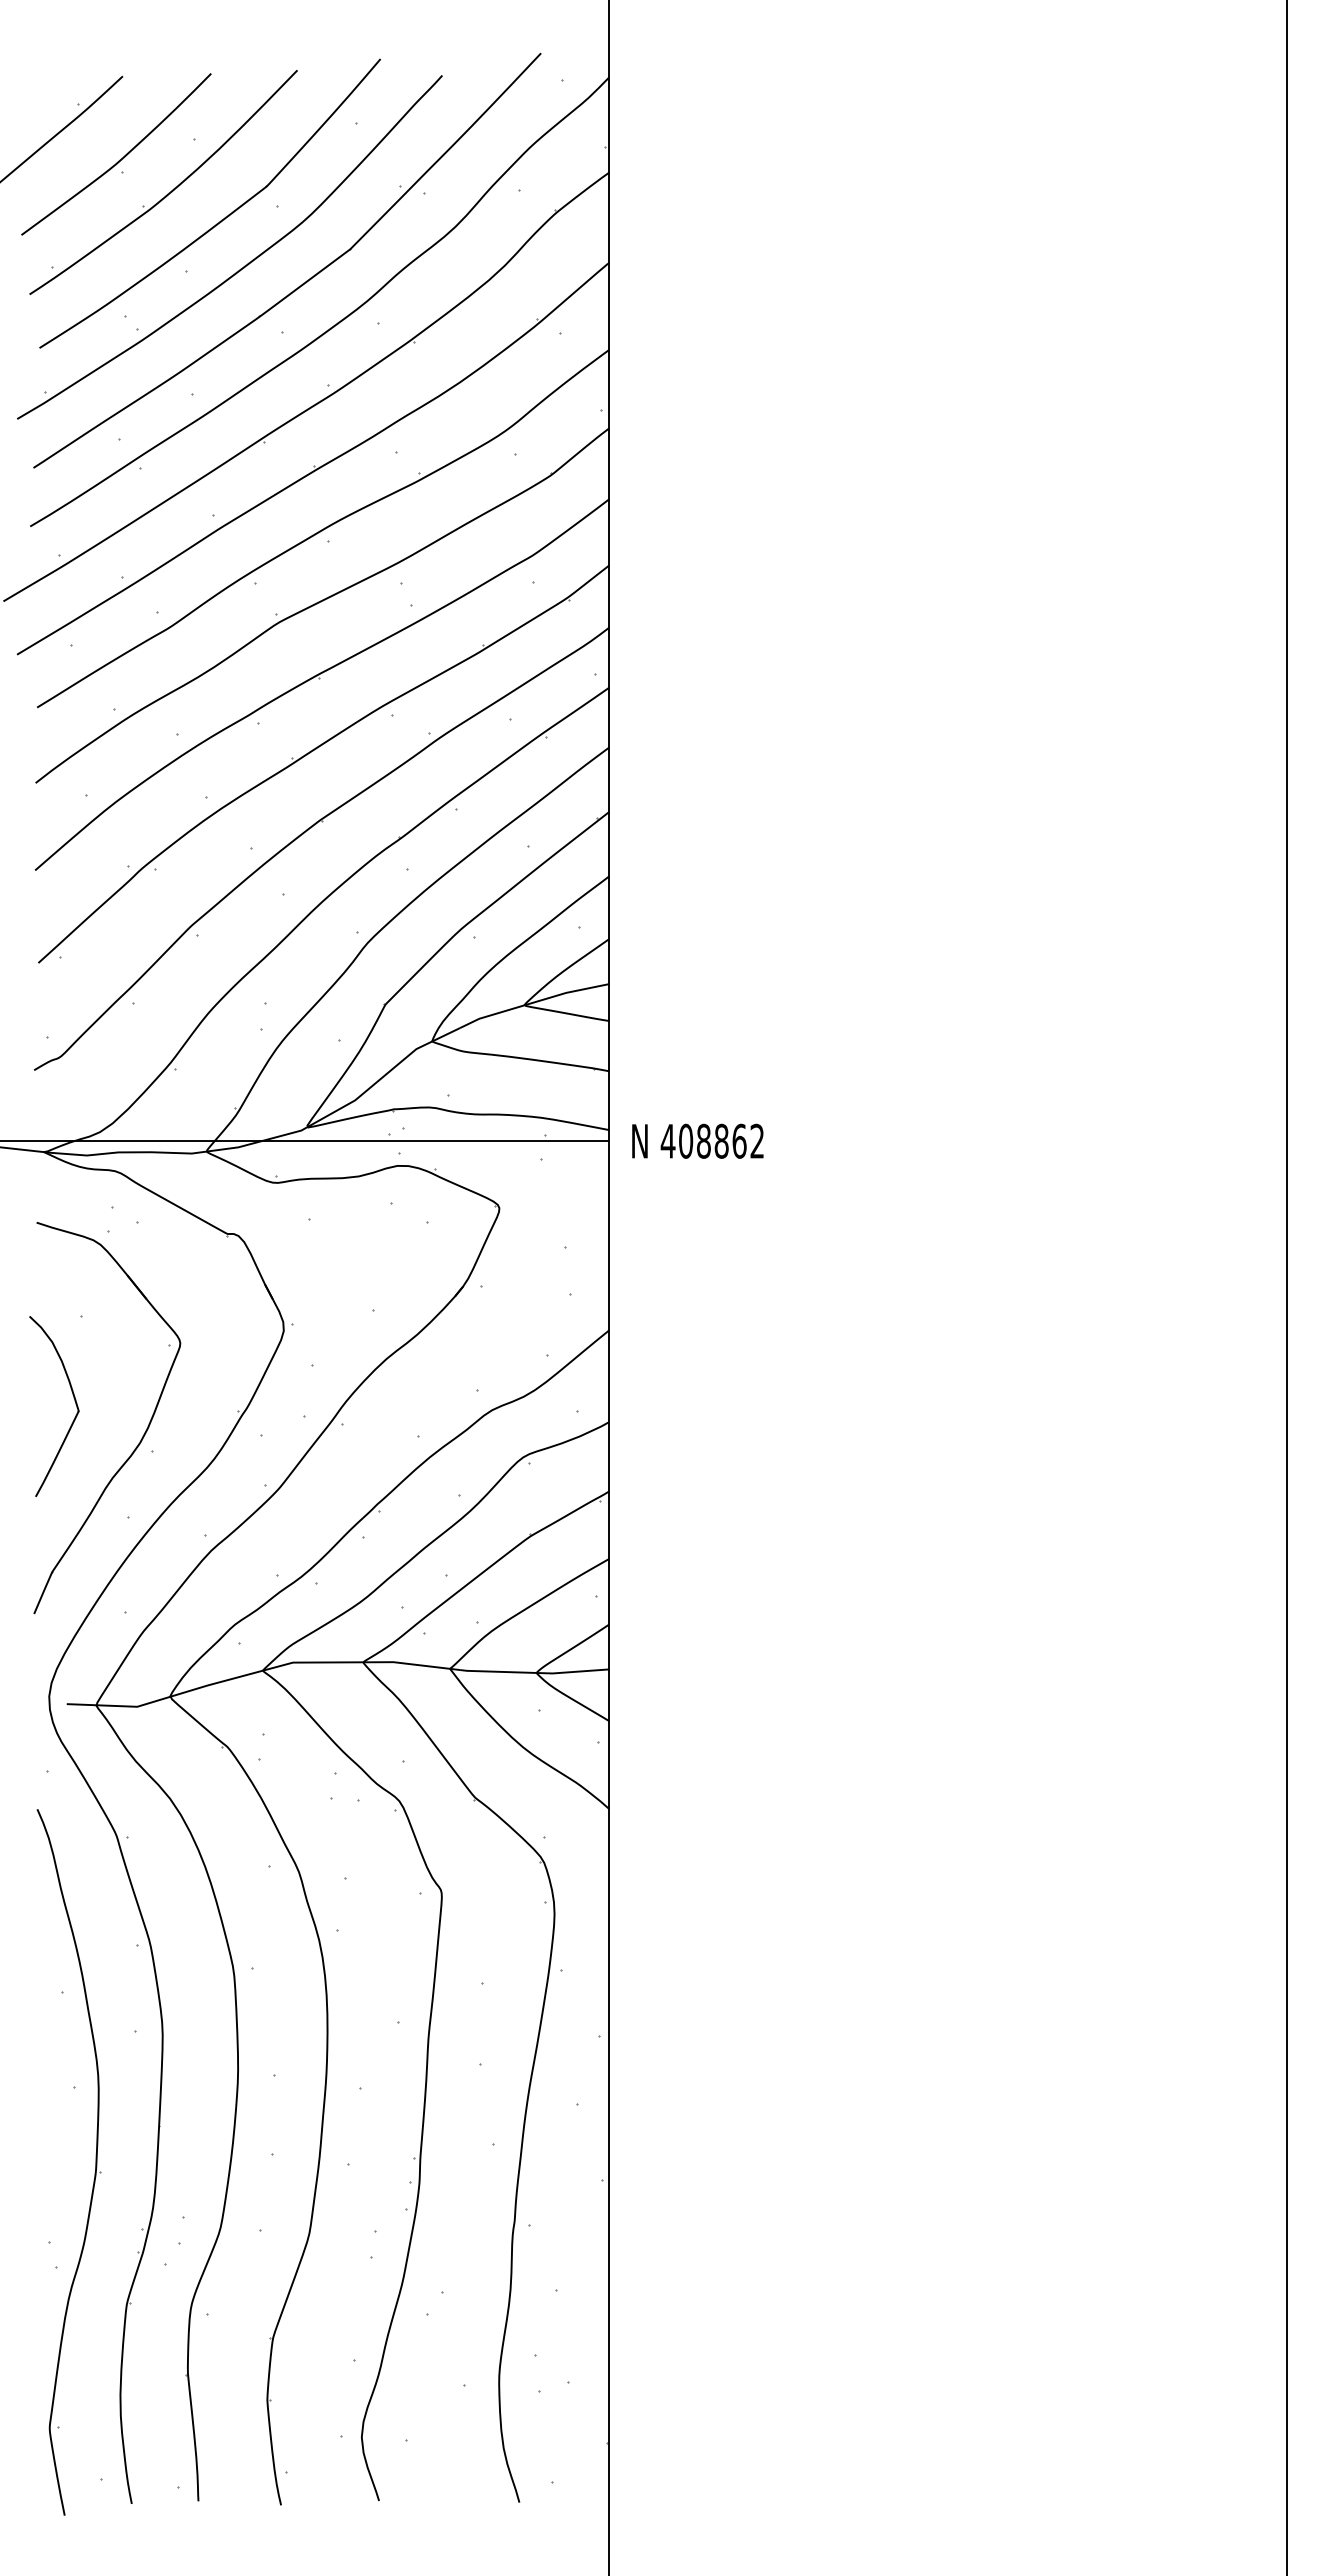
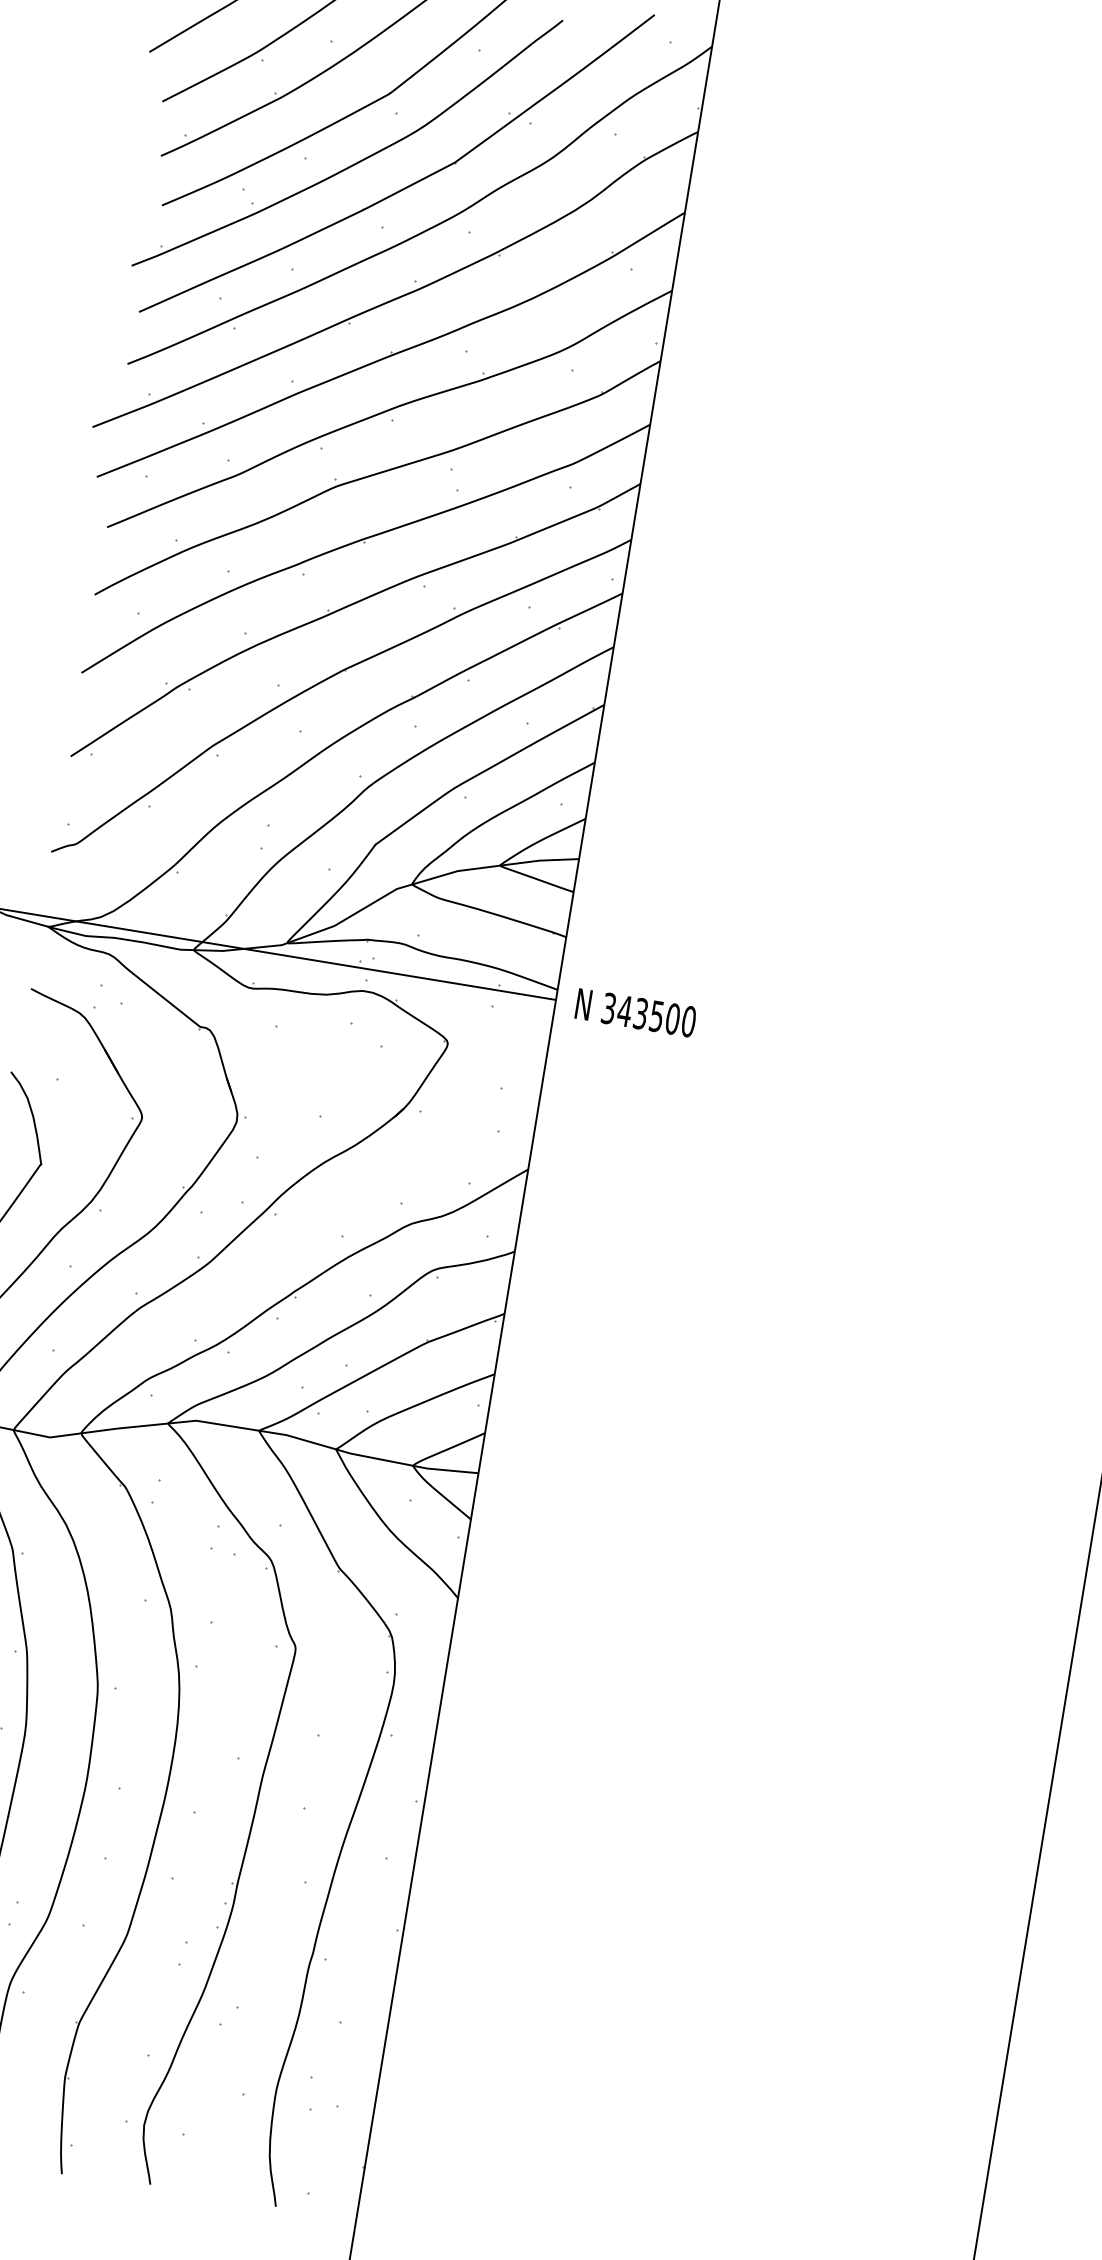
text: (712, 1140) -> (648, 1014), 408862 -> 343500

